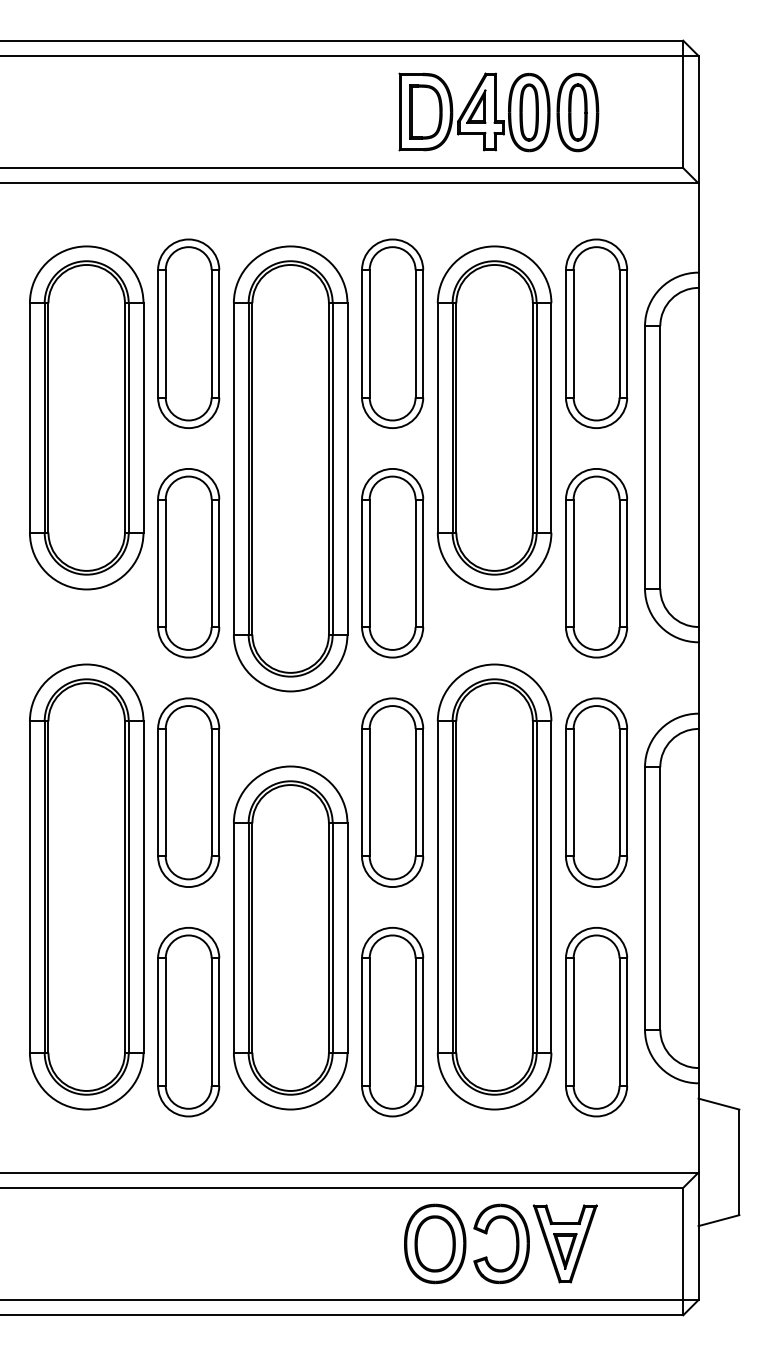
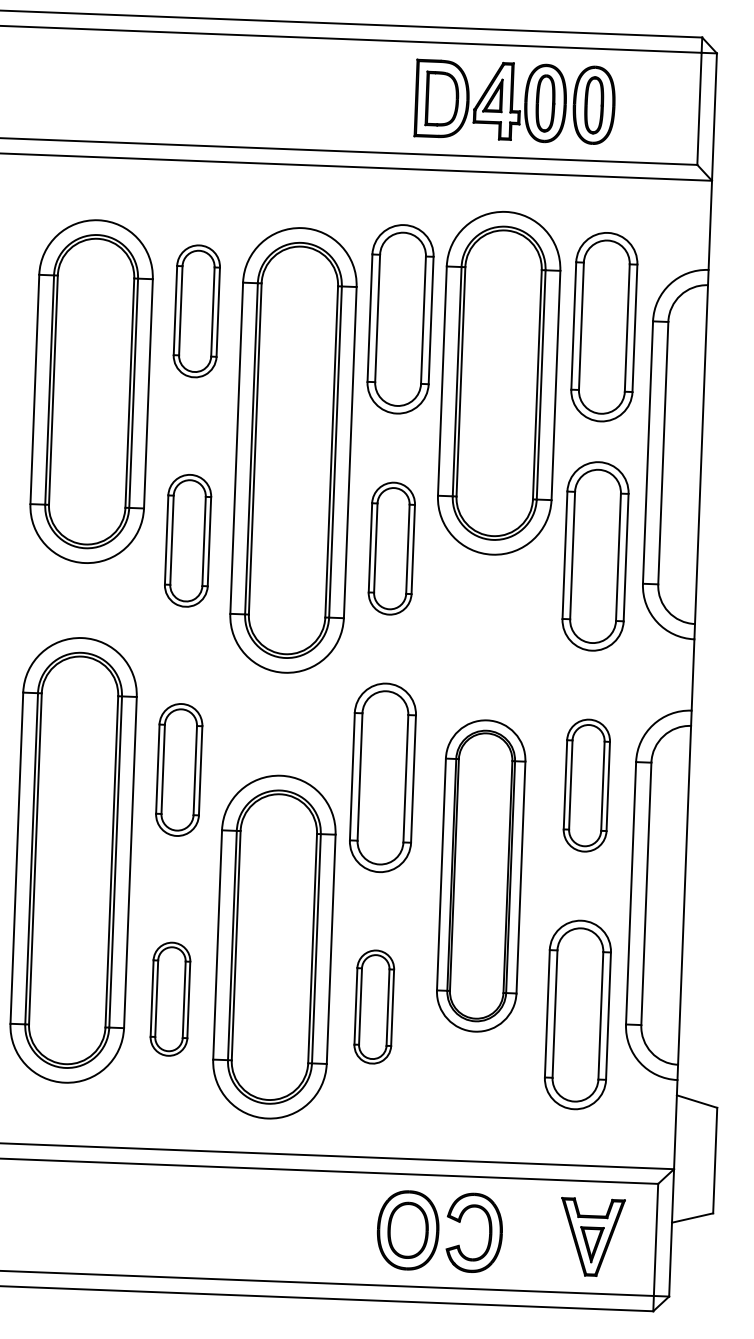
part: (188, 333) -> (196, 311), size x0.7
part: (494, 417) -> (499, 382), moved
part: (188, 563) -> (187, 541), size x0.7
part: (392, 563) -> (391, 548), size x0.7
part: (188, 792) -> (178, 769), size x0.7
part: (596, 792) -> (586, 785), size x0.7
part: (494, 886) -> (481, 875), size x0.7
part: (290, 937) -> (274, 946), moved
part: (188, 1021) -> (170, 998), size x0.6
part: (392, 1021) -> (374, 1006), size x0.6
part: (564, 1243) -> (591, 1237), moved

